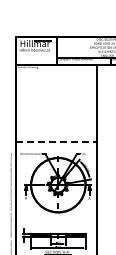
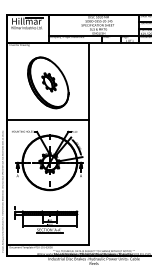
part: (56, 104) -> (48, 82), added
line: (55, 141) -> (47, 119), dashed -> solid

